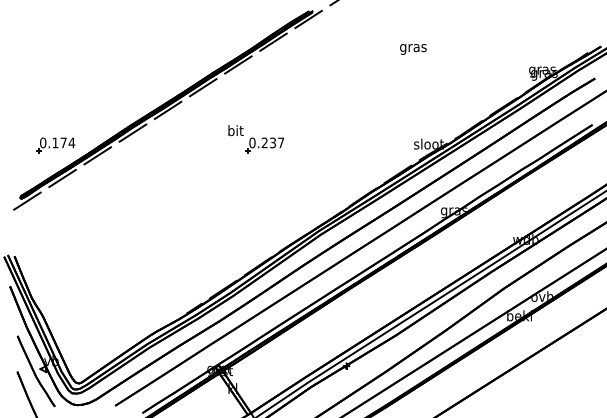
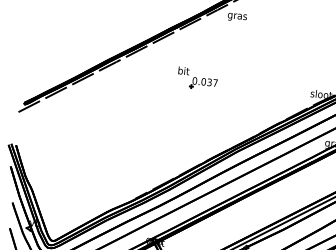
text: (413, 49) -> (237, 17), moved
text: (264, 142) -> (203, 81), 0.237 -> 0.037
part: (55, 145) -> (53, 68), removed

